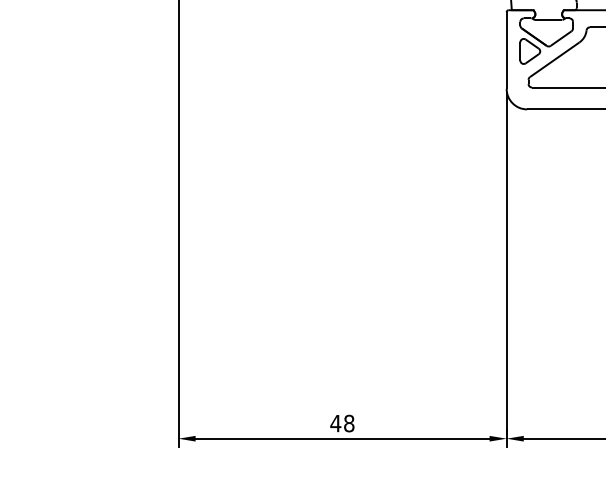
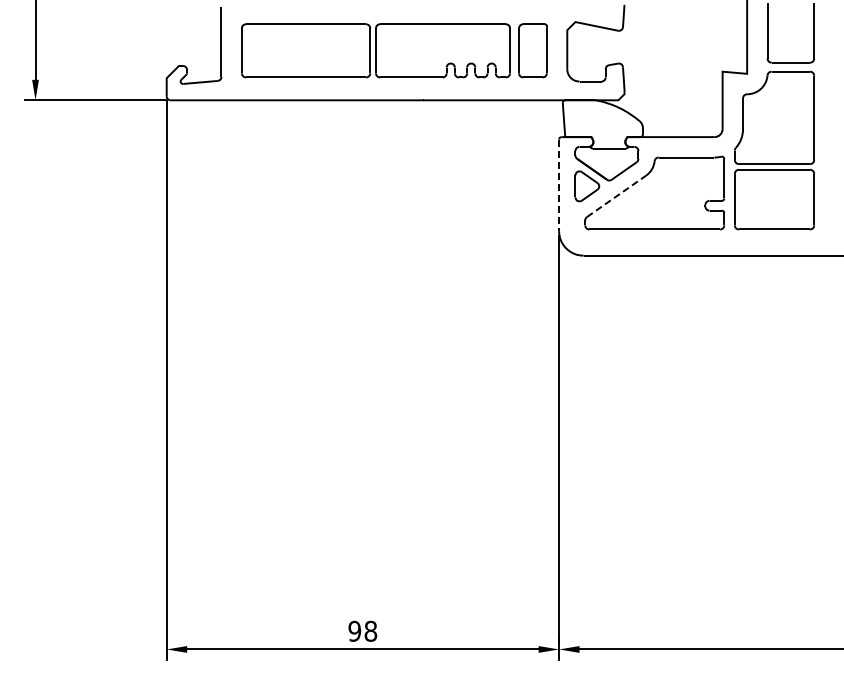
line: (507, 50) -> (559, 185), solid -> dashed
line: (554, 59) -> (616, 196), solid -> dashed
text: (335, 422) -> (354, 630), 48 -> 98

